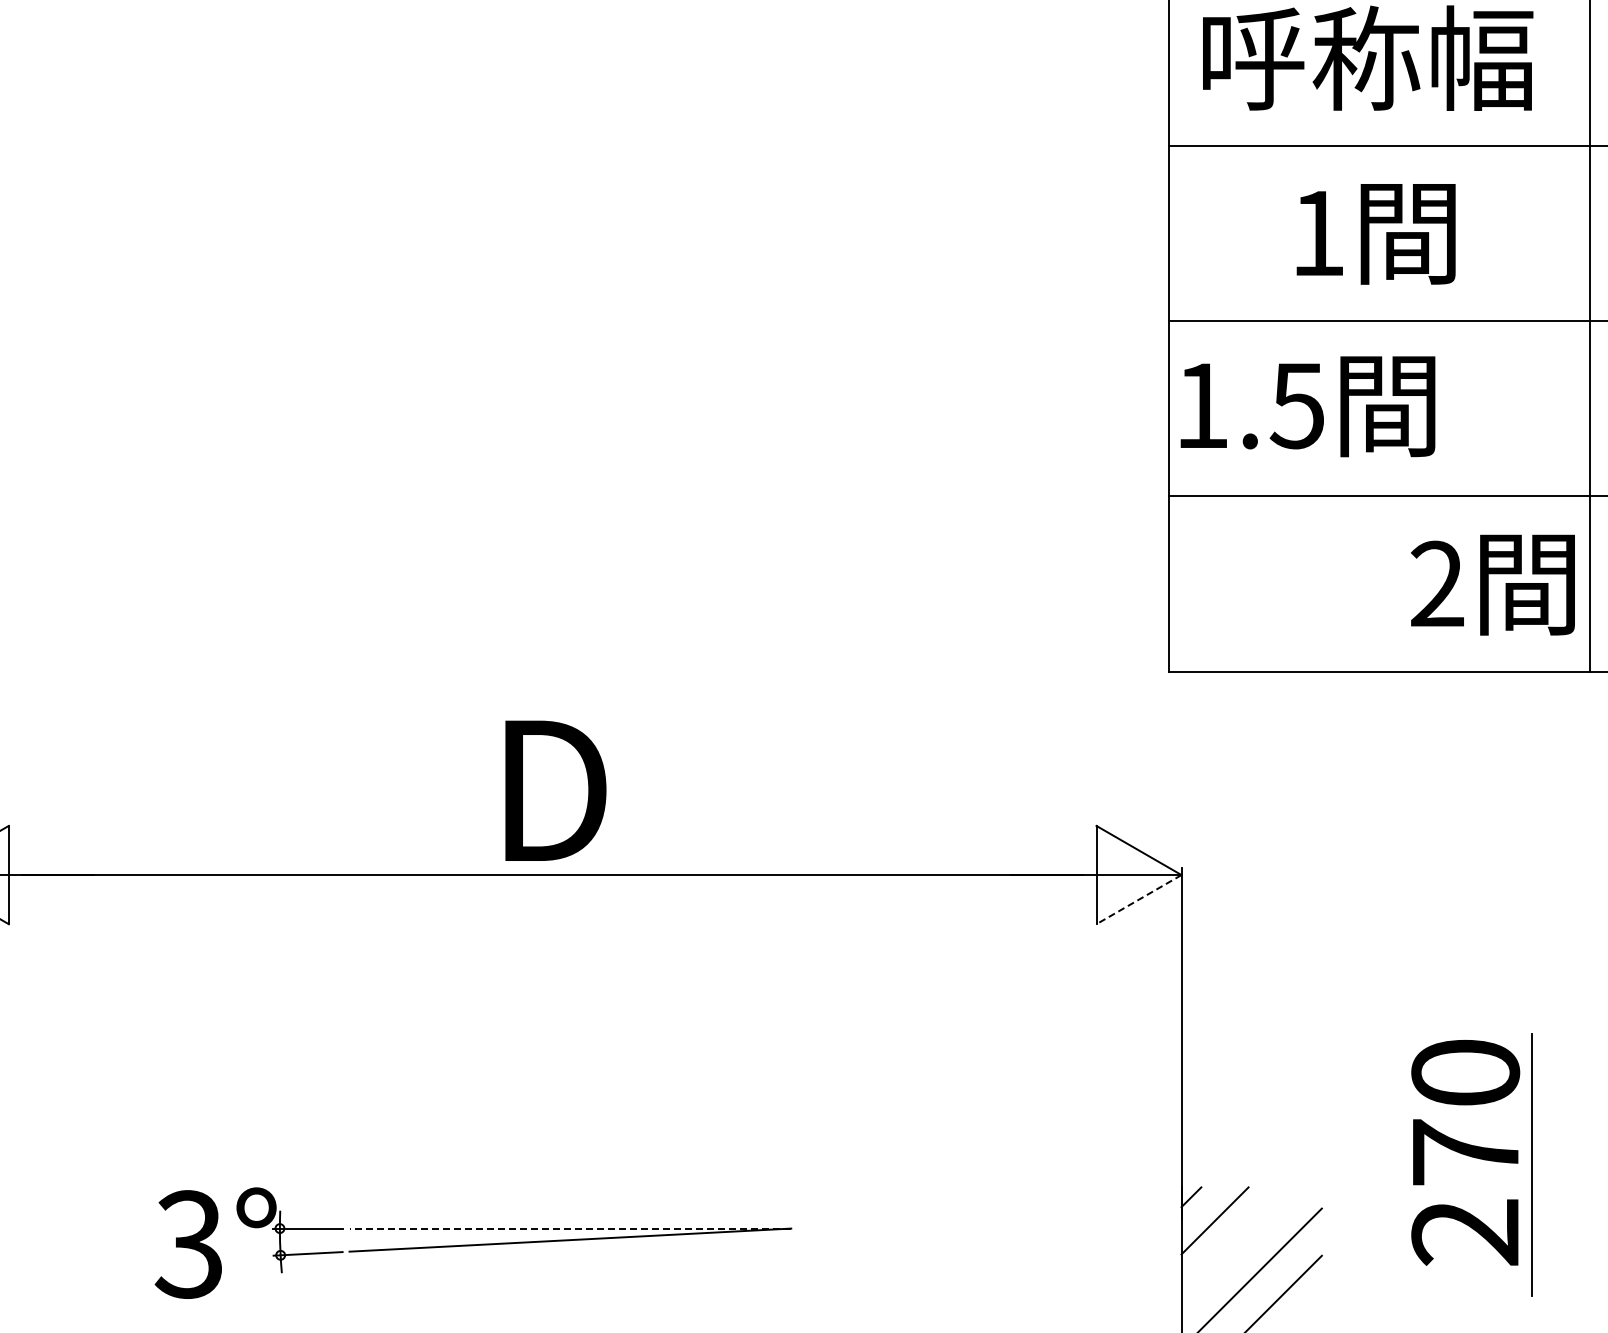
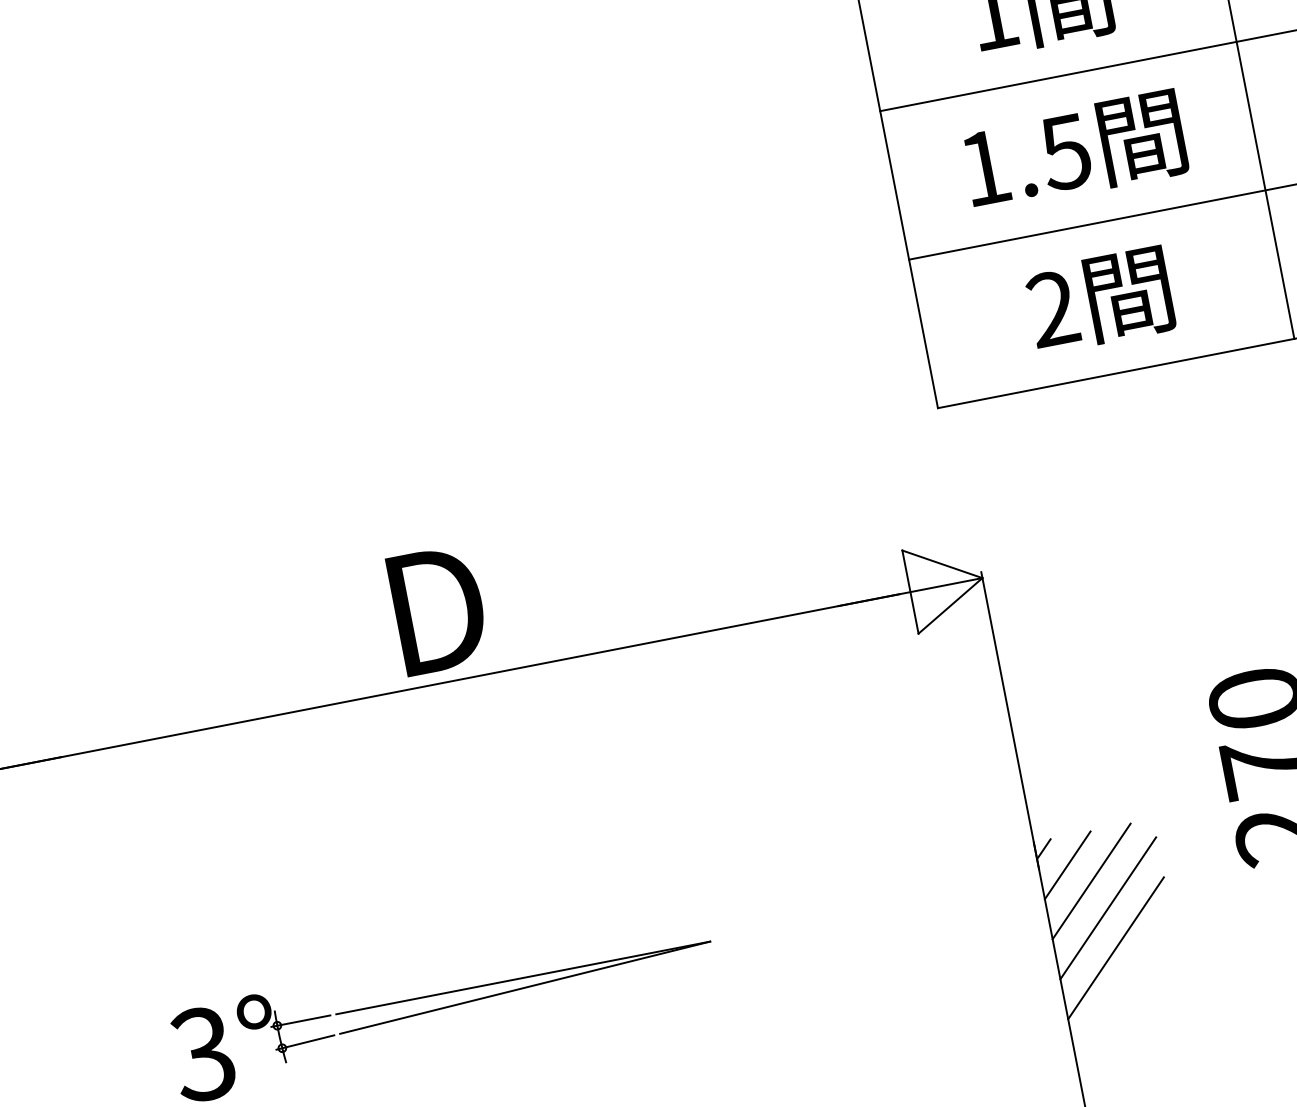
text: (1307, 406) -> (1074, 151), moved
text: (1492, 584) -> (1099, 300), moved
line: (1138, 899) -> (950, 605), dashed -> solid
line: (570, 1228) -> (523, 977), dashed -> solid
line: (1238, 1244) -> (1091, 881), added

